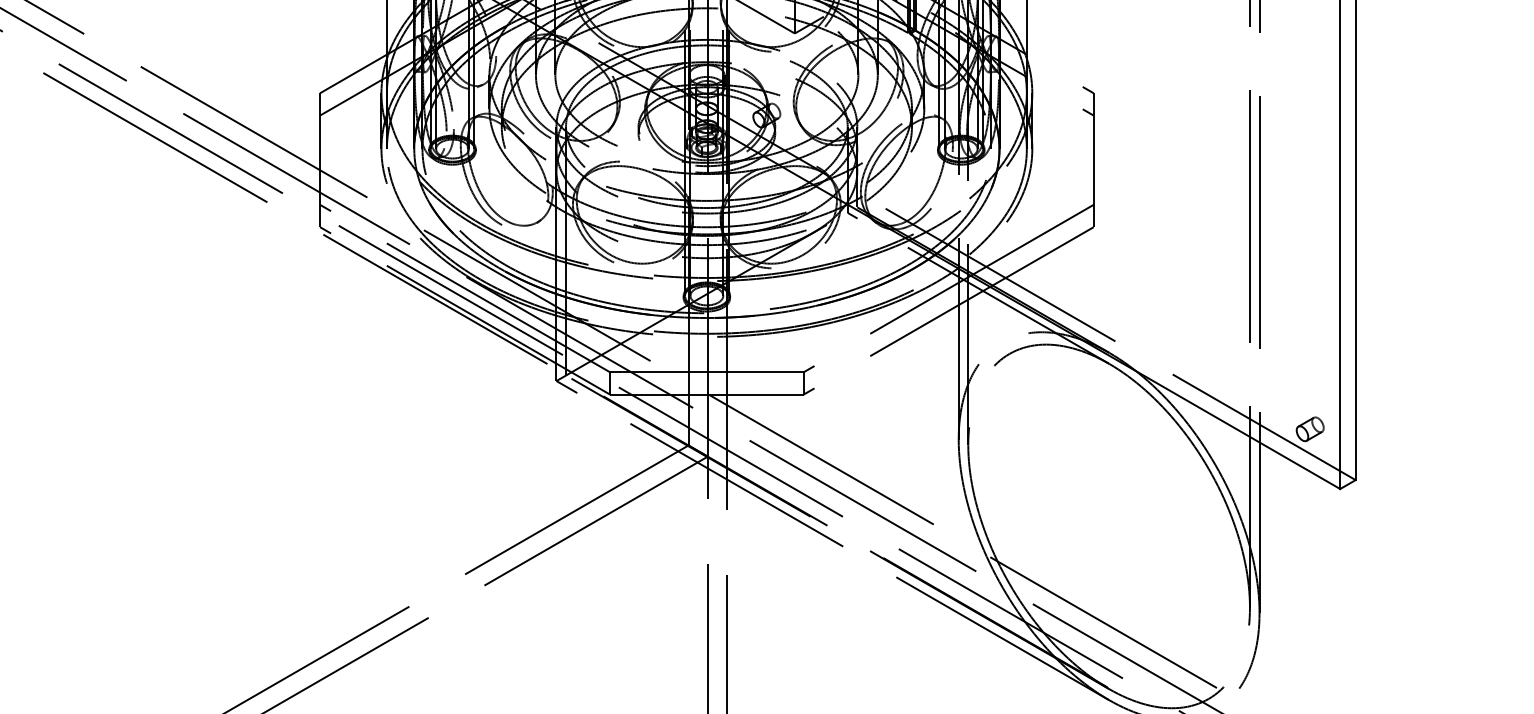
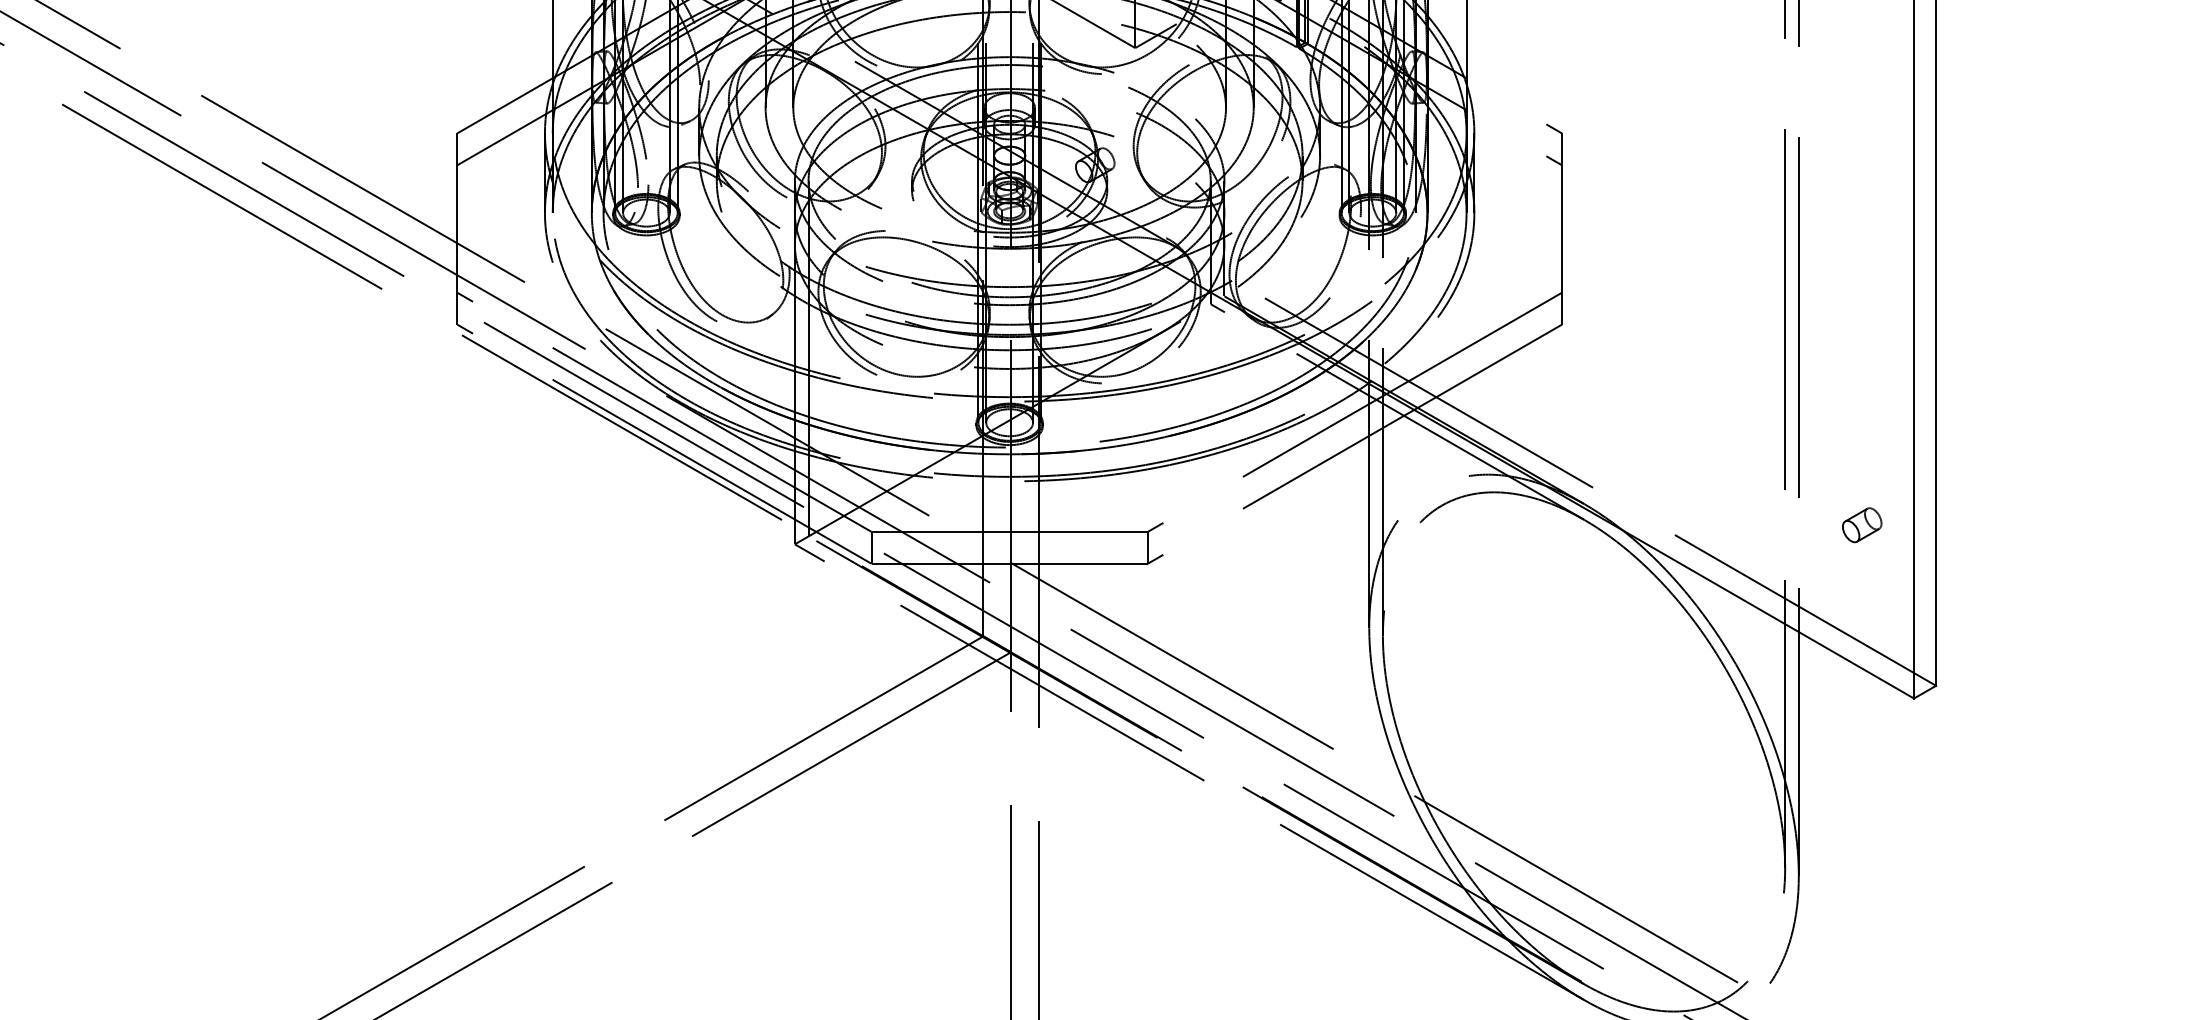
part: (1310, 429) -> (1862, 525), moved

